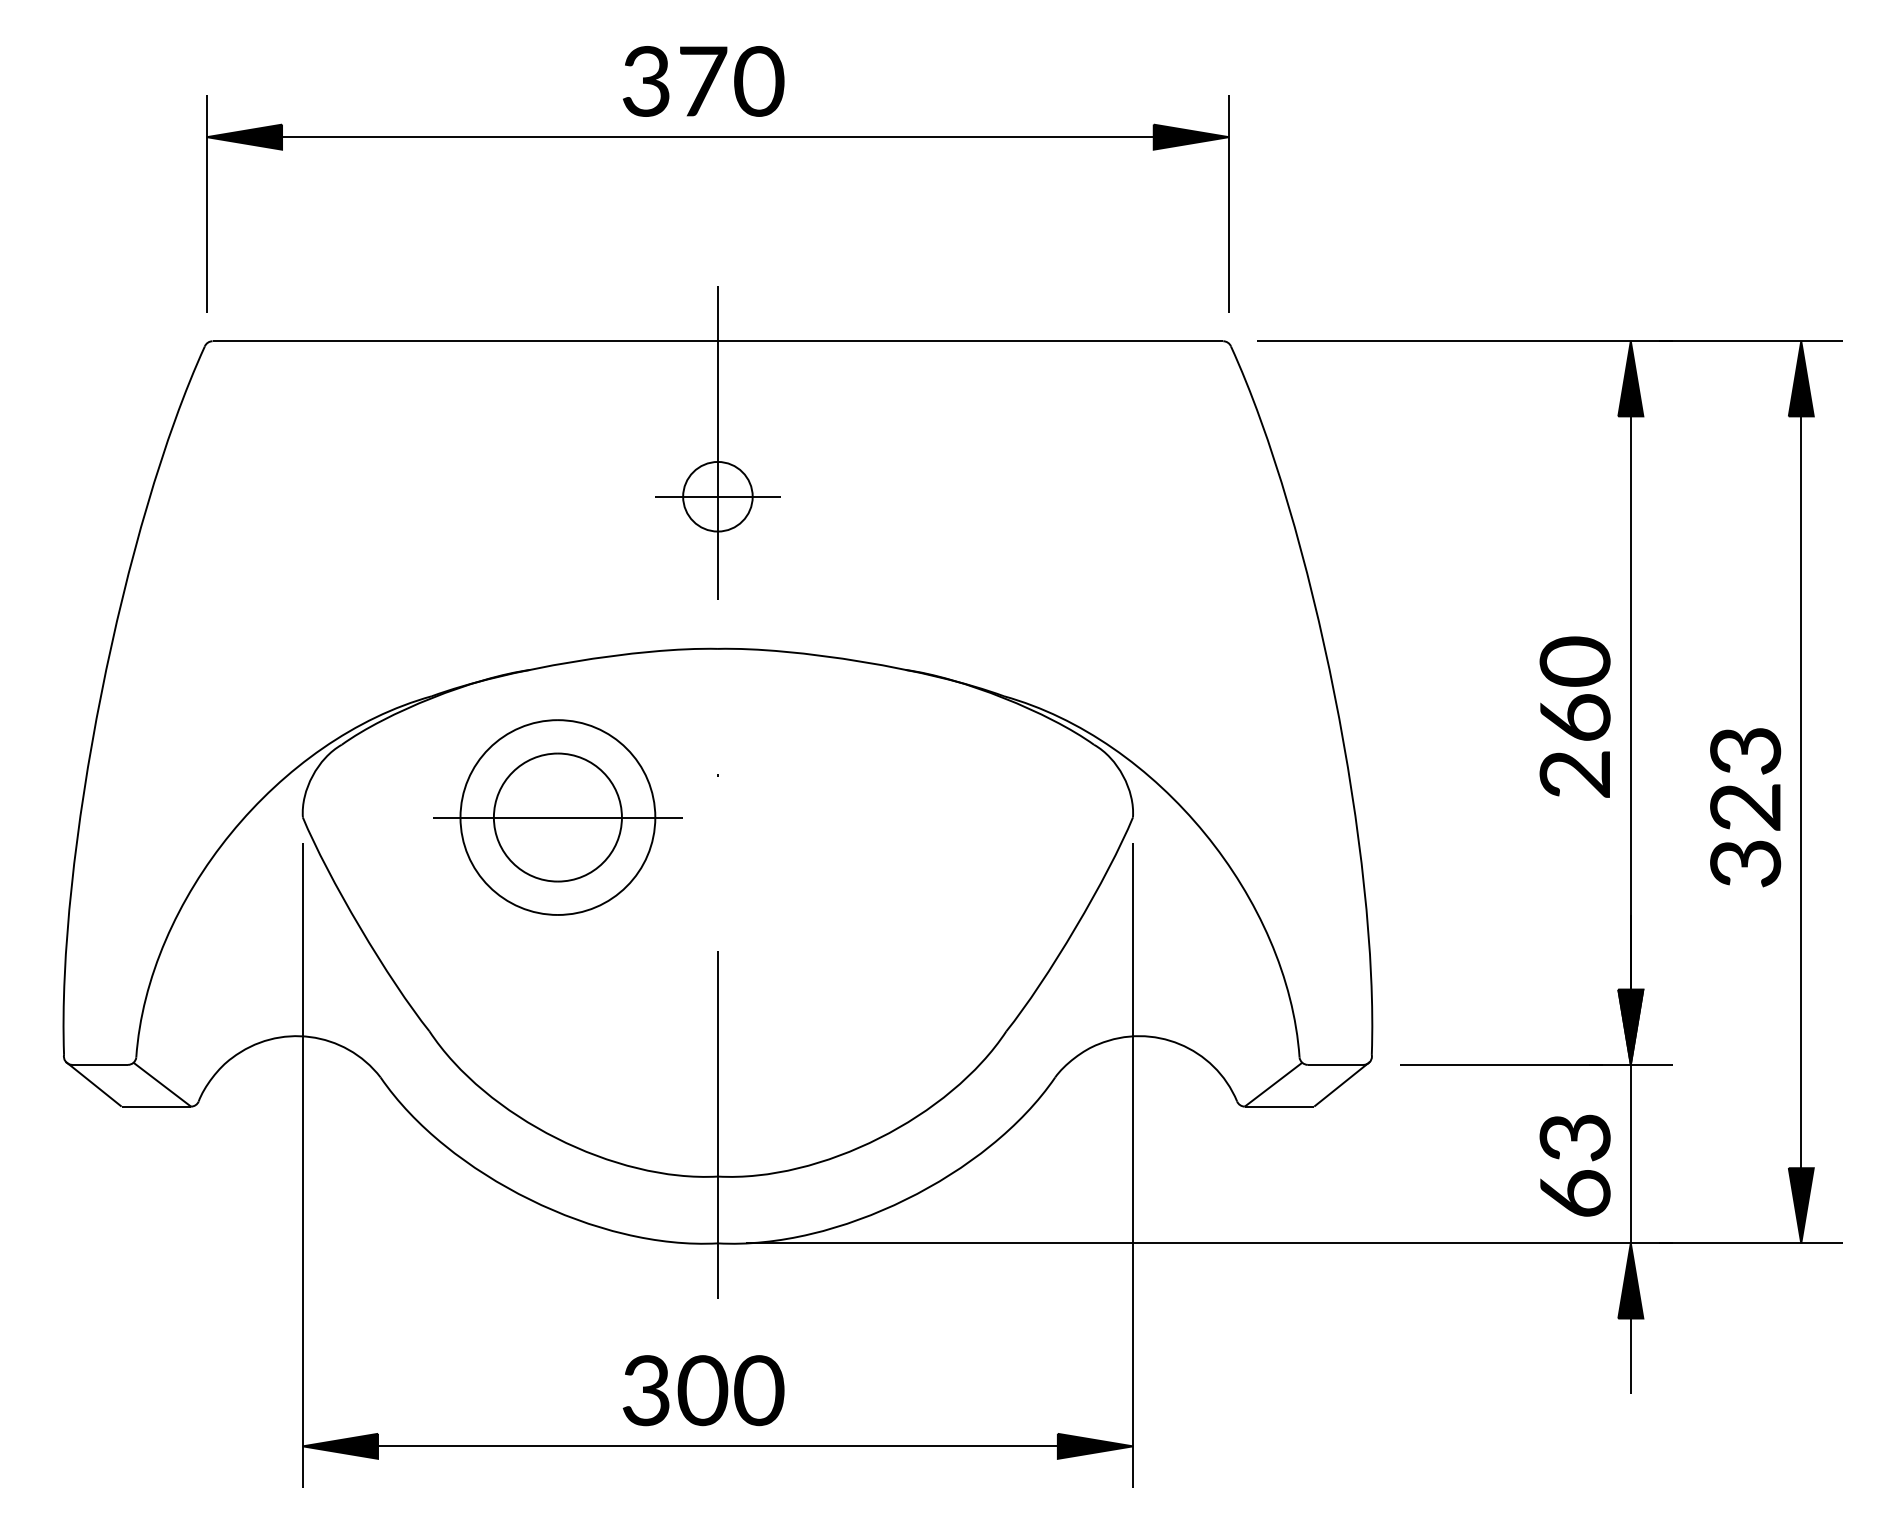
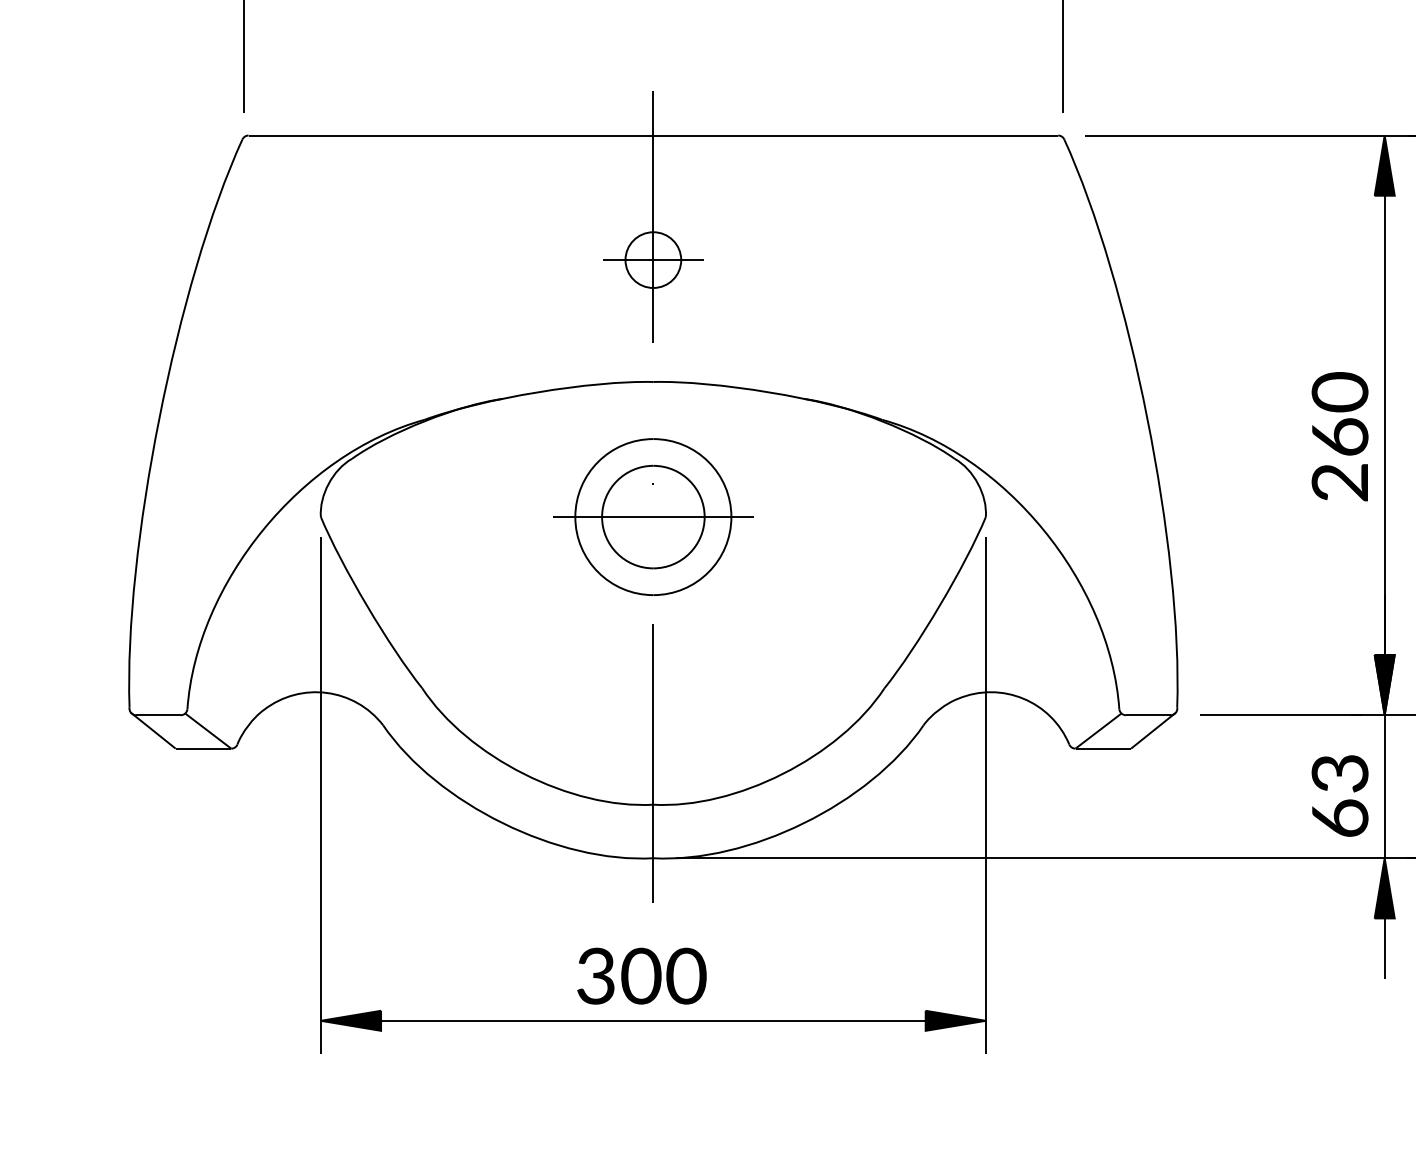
part: (557, 817) -> (653, 517), moved

